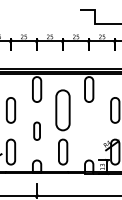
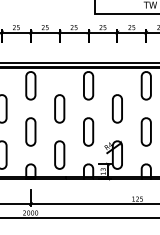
part: (62, 110) -> (59, 108), size x0.62
part: (36, 130) -> (30, 131), size x1.43
part: (89, 130) -> (88, 131), added

